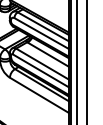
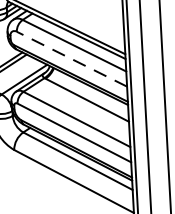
line: (41, 33) -> (71, 59), solid -> dashed

